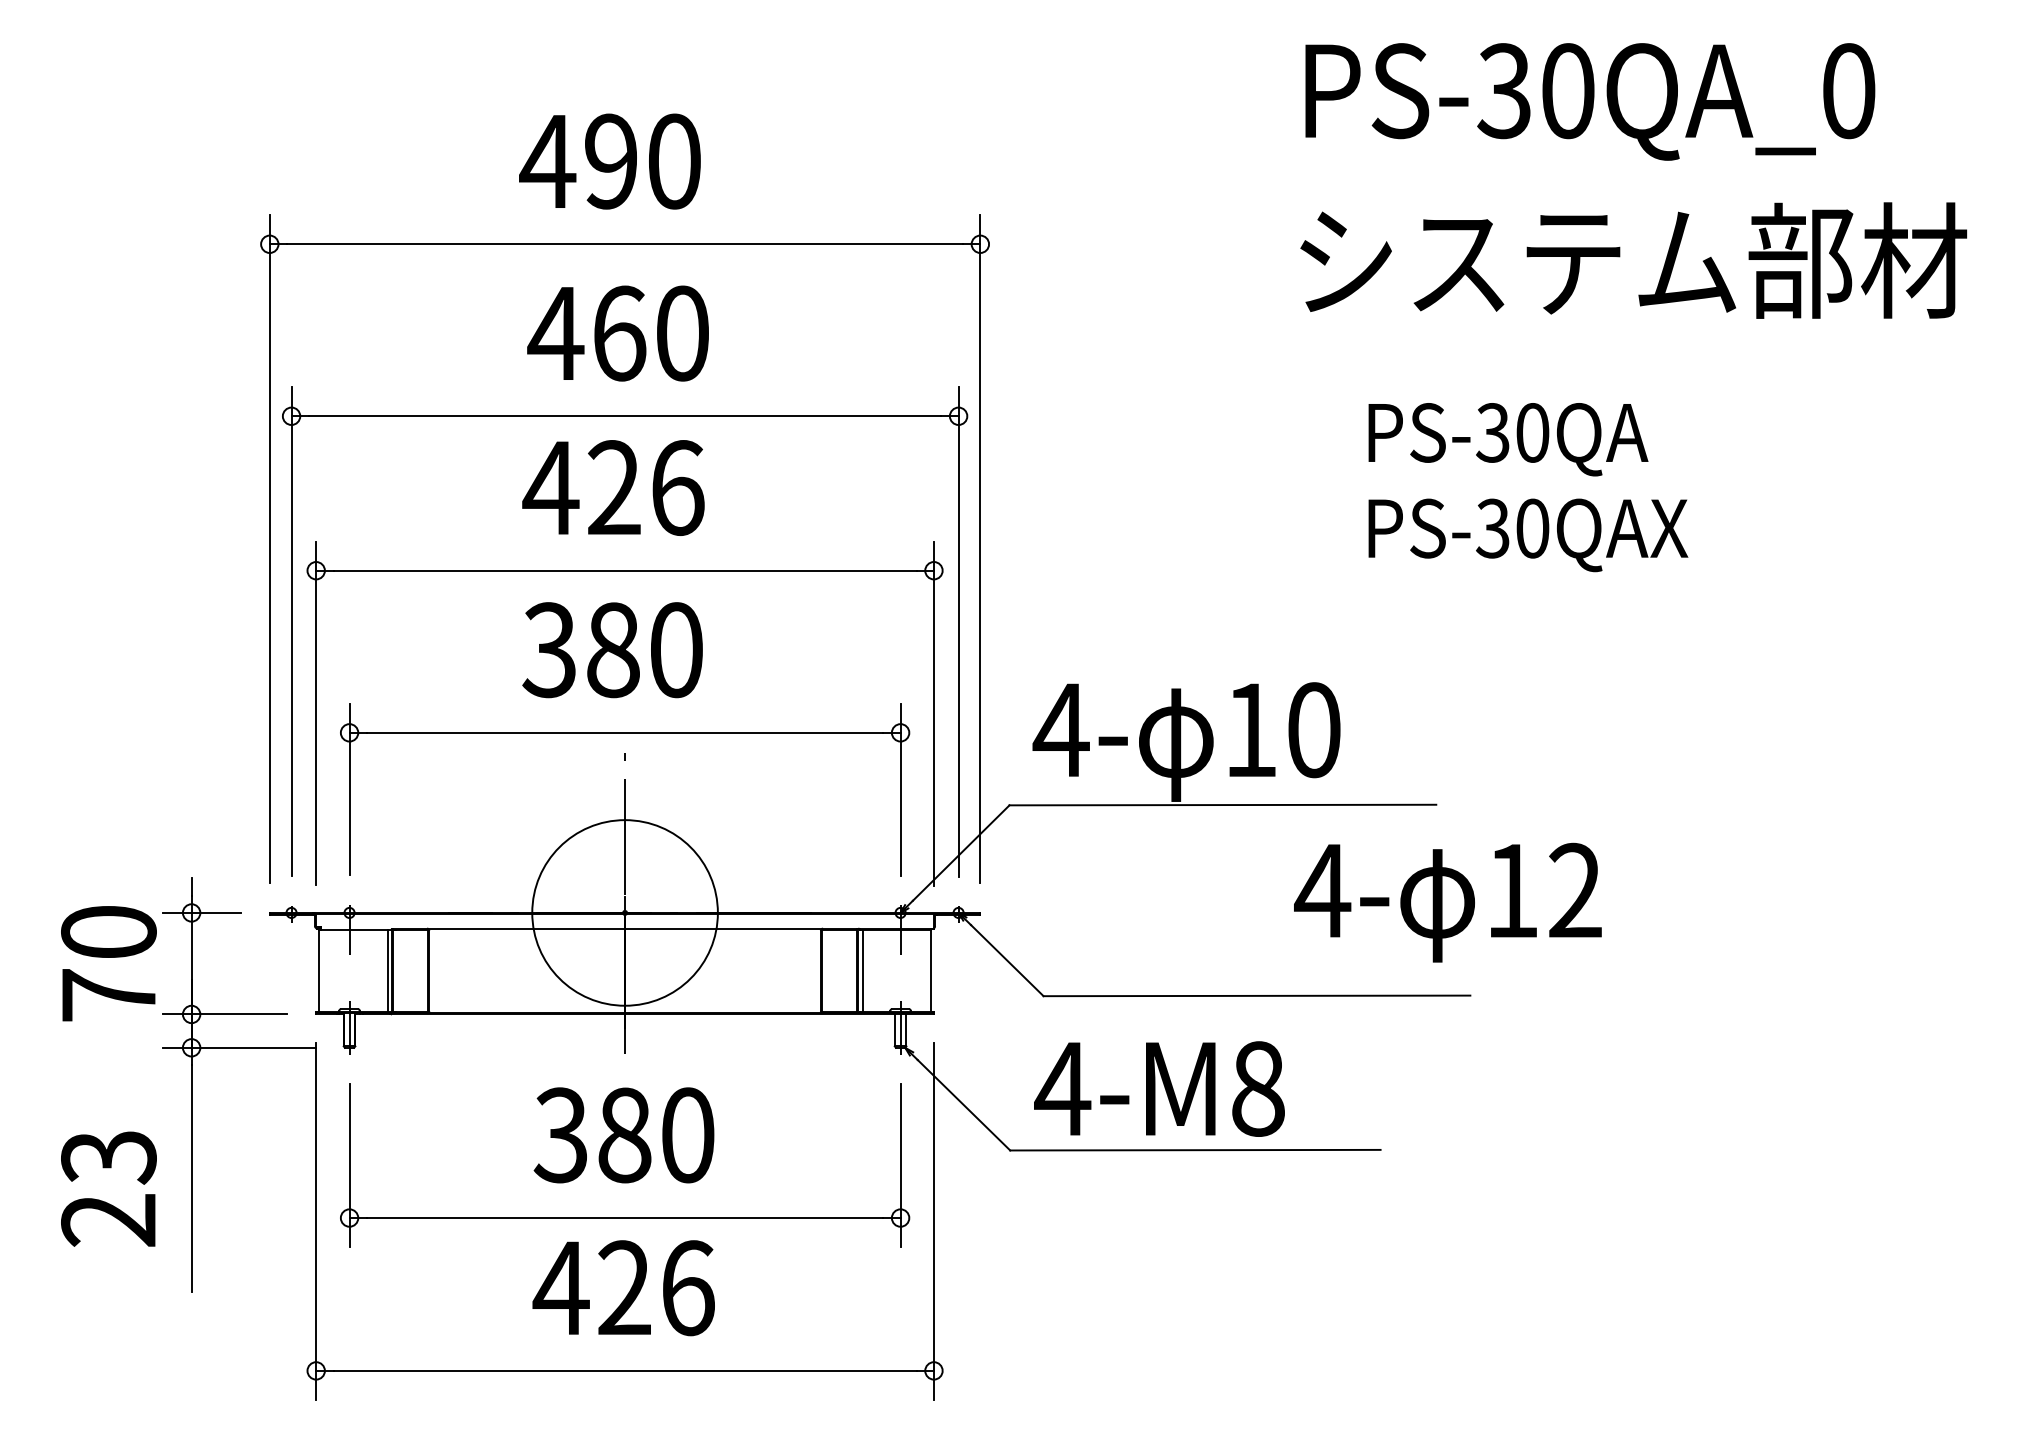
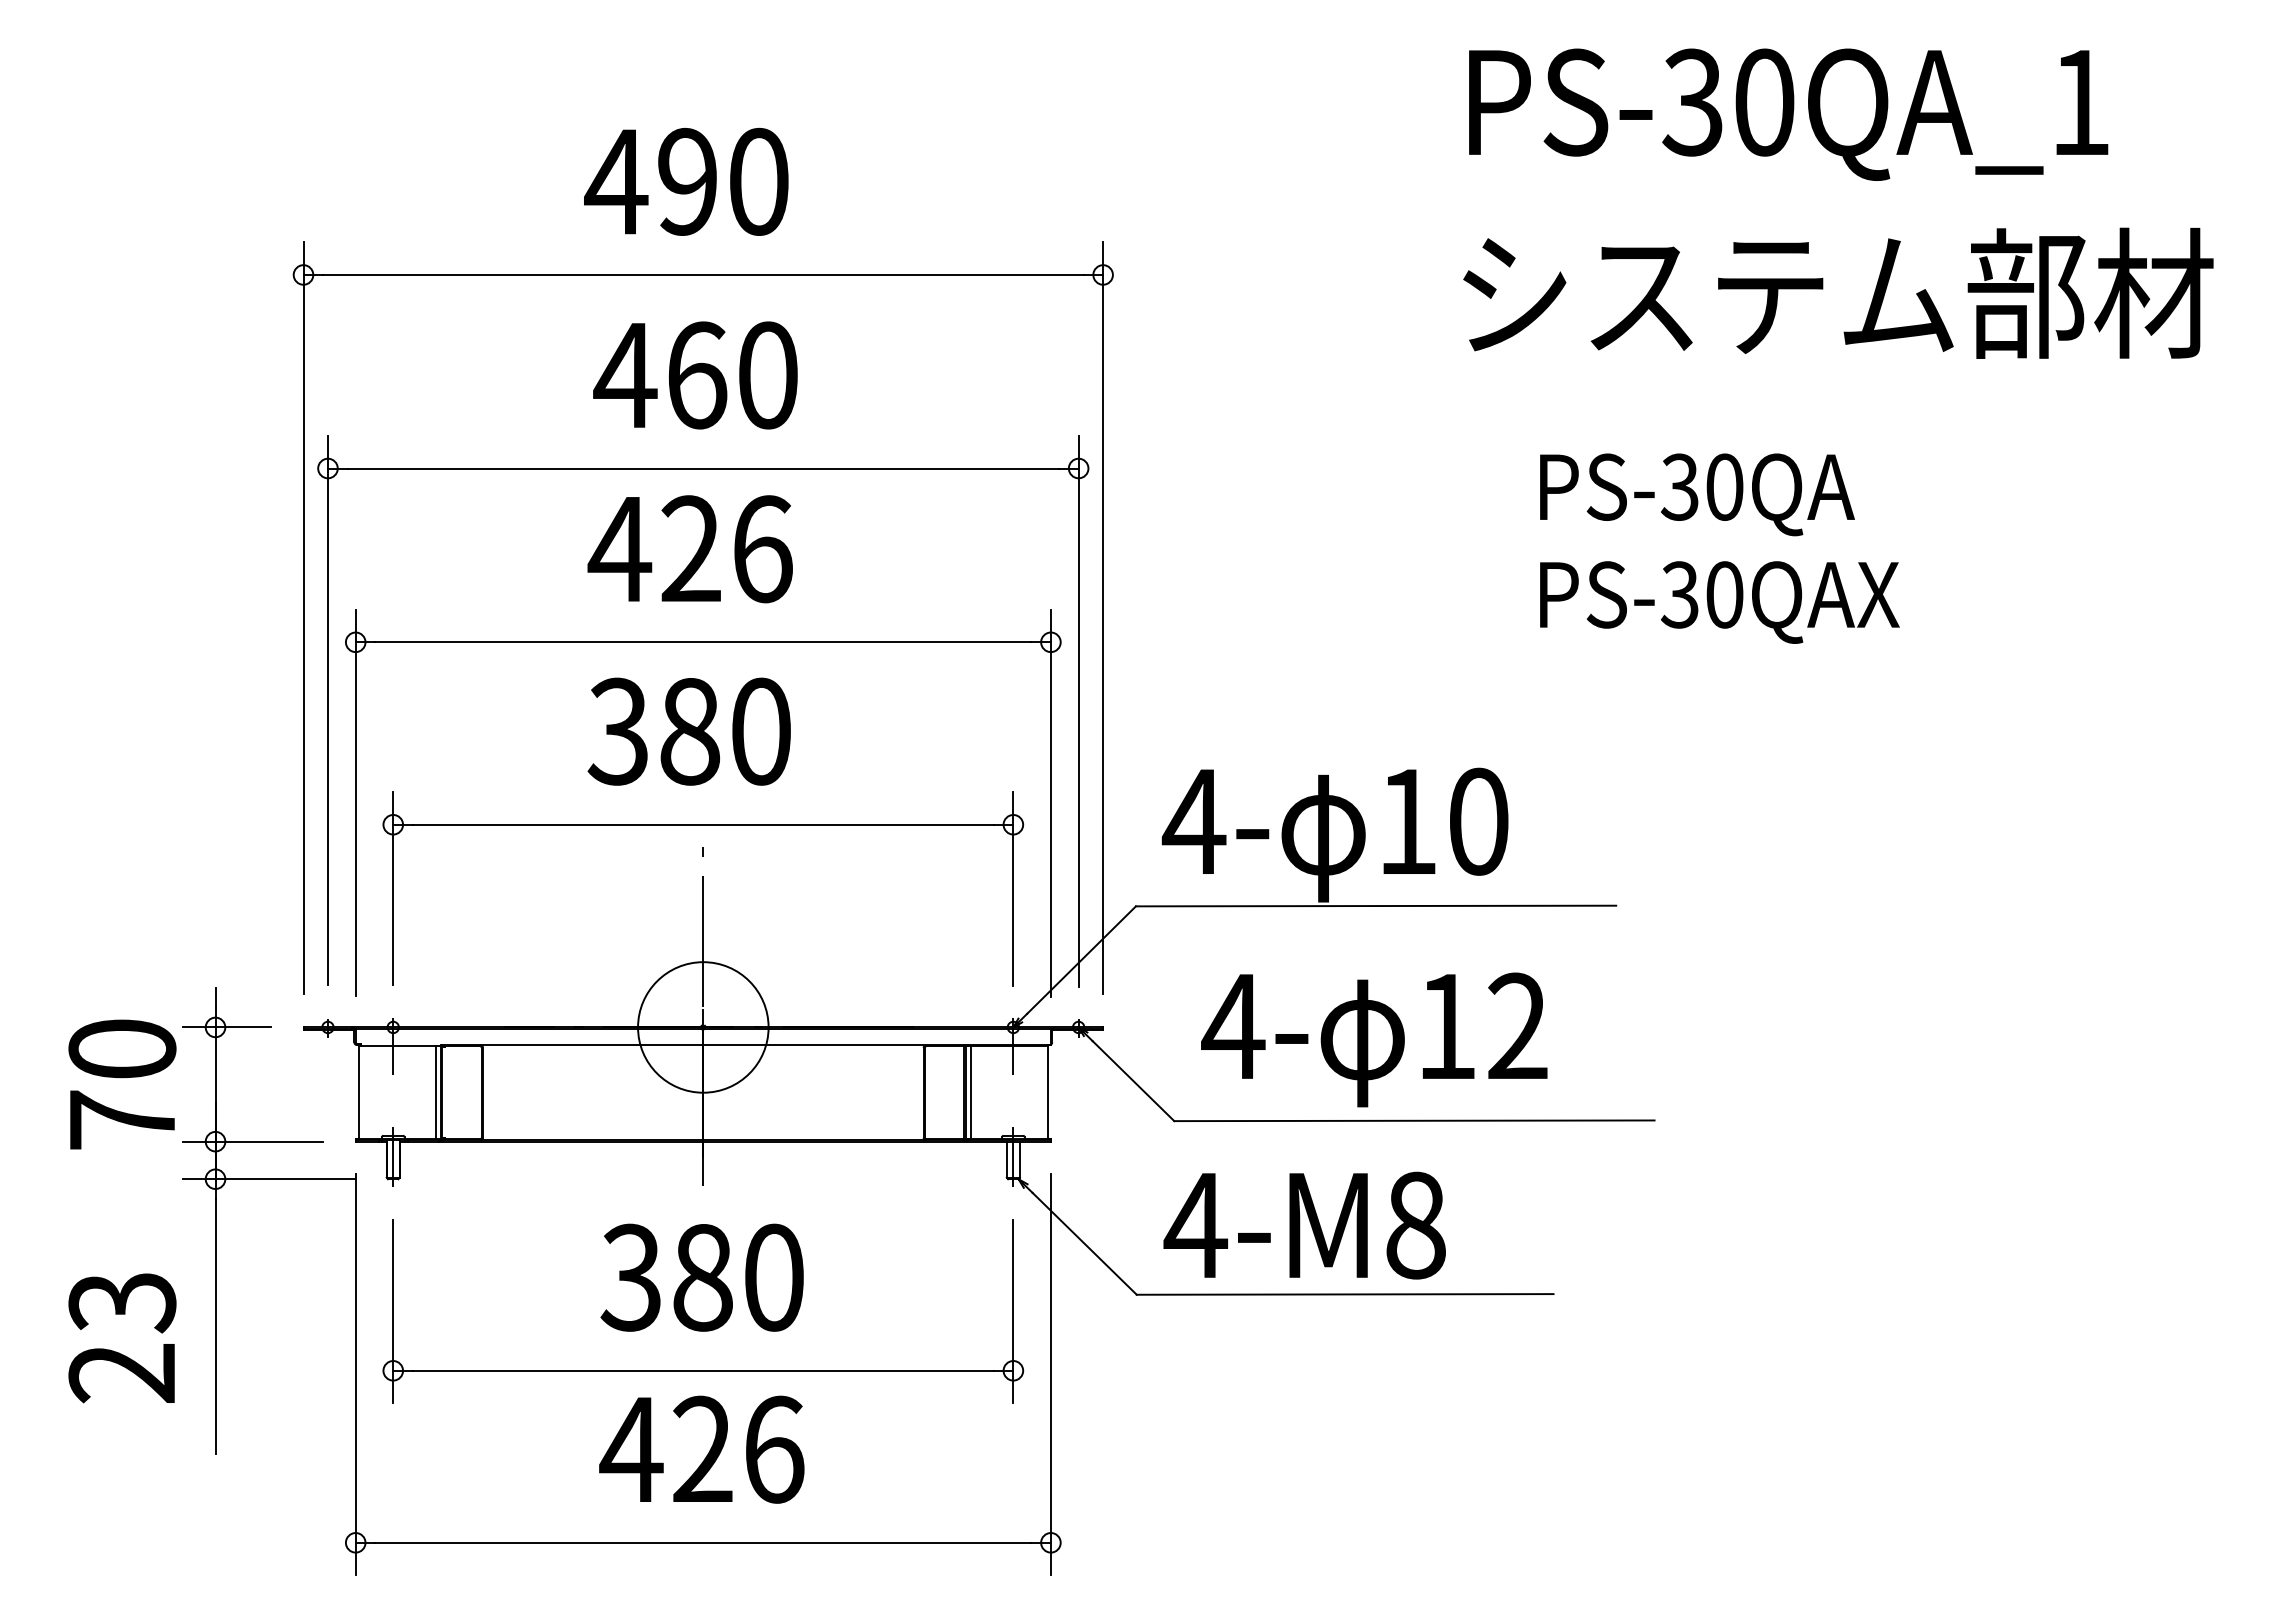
text: (1848, 91) -> (2080, 102), PS-30QA_0 -> PS-30QA_1
text: (1448, 902) -> (1374, 1039), moved
circle: (625, 912) -> (703, 1027), size x0.62

